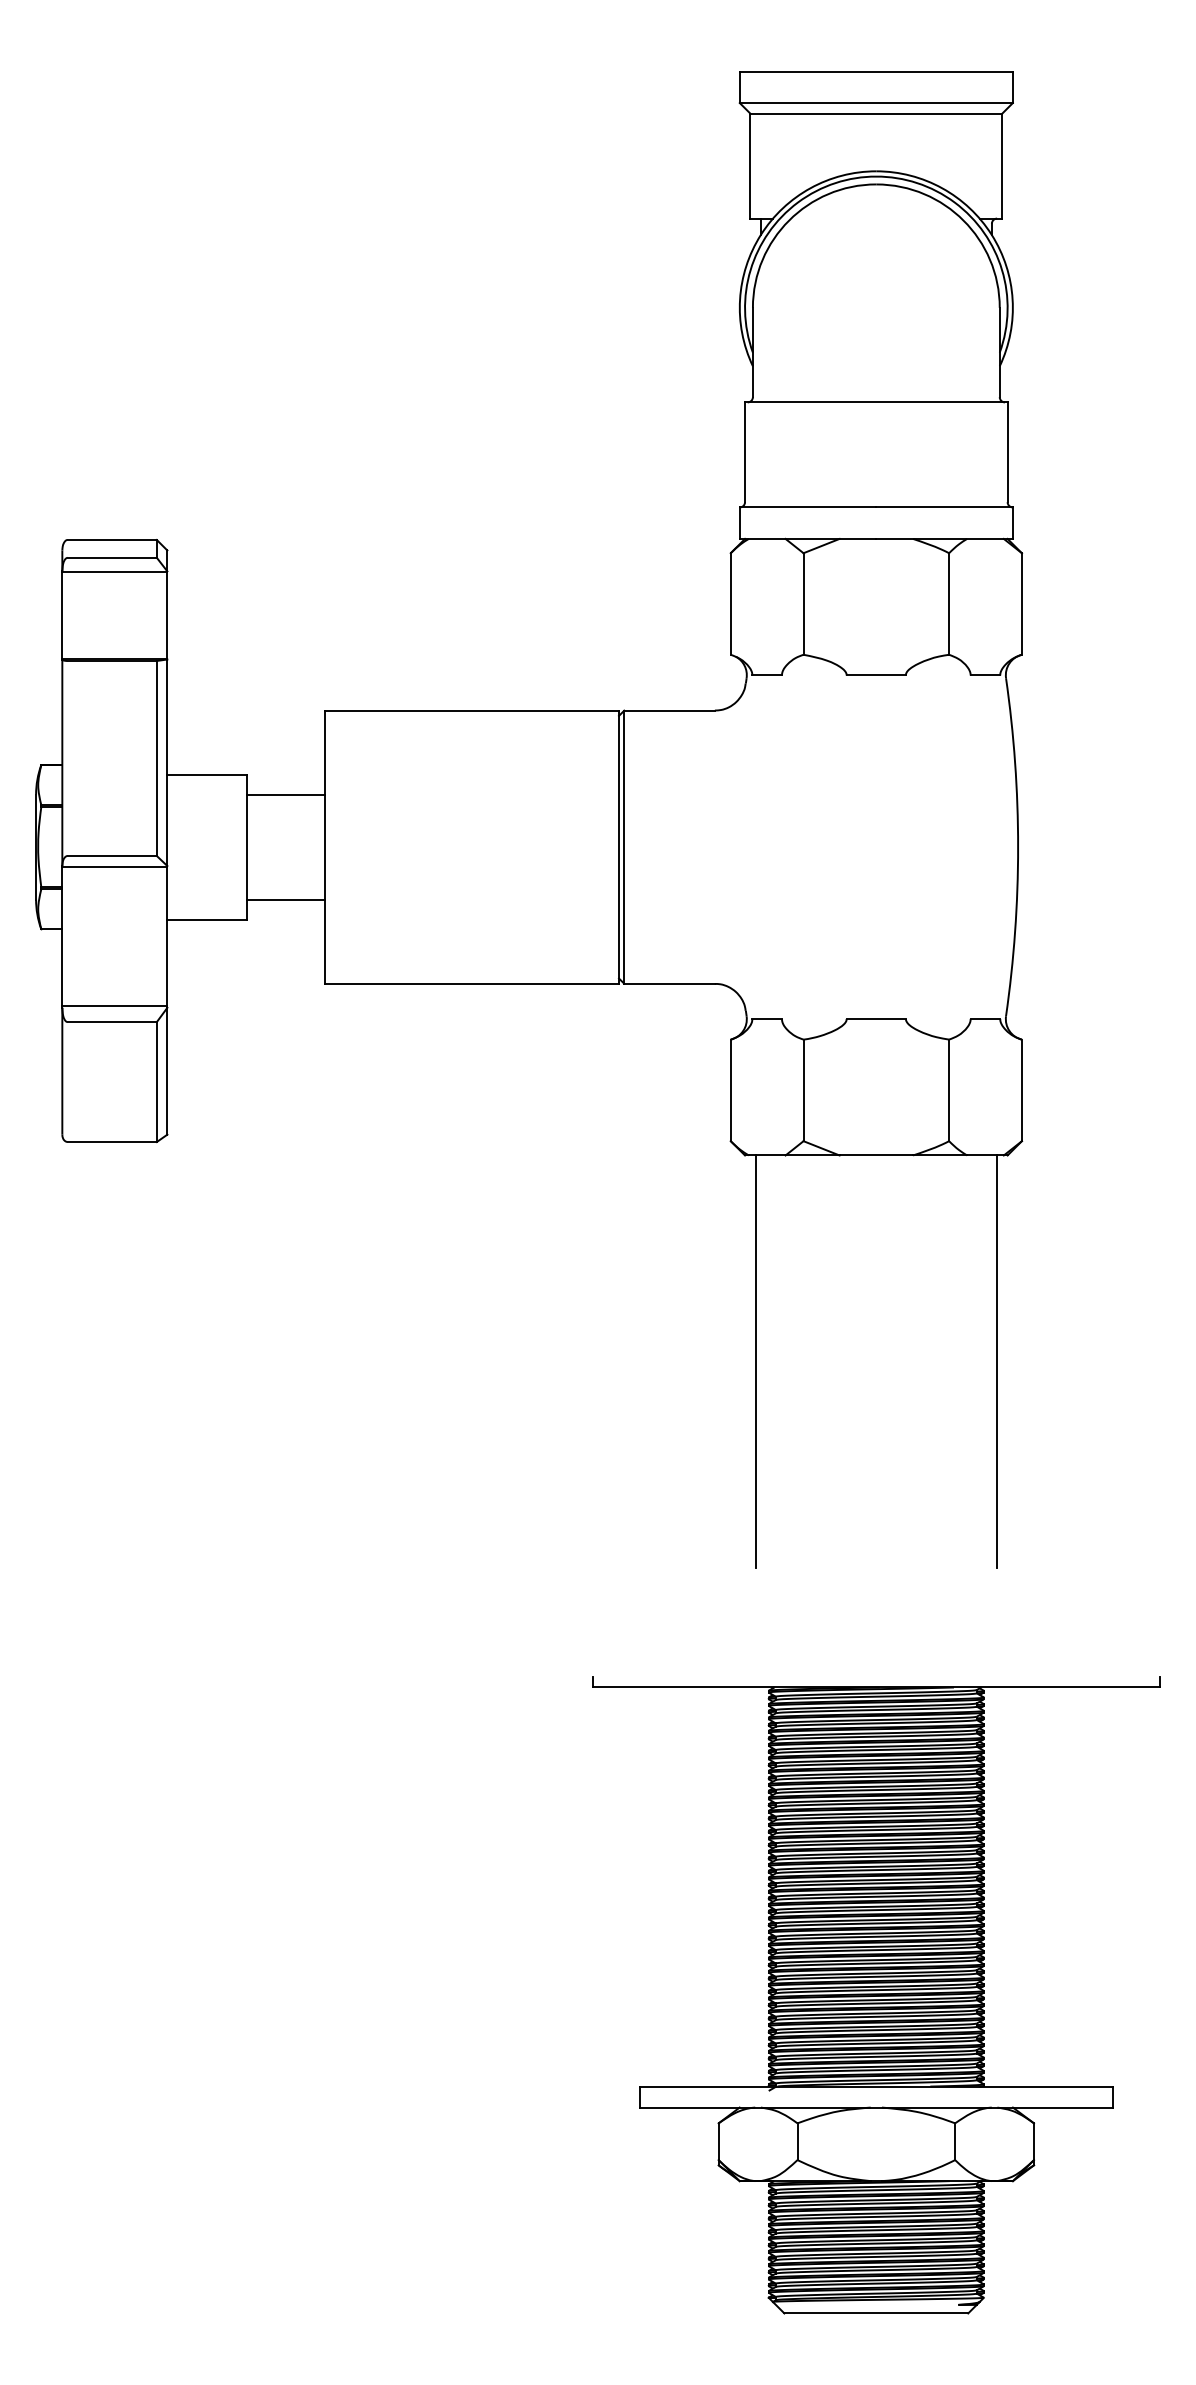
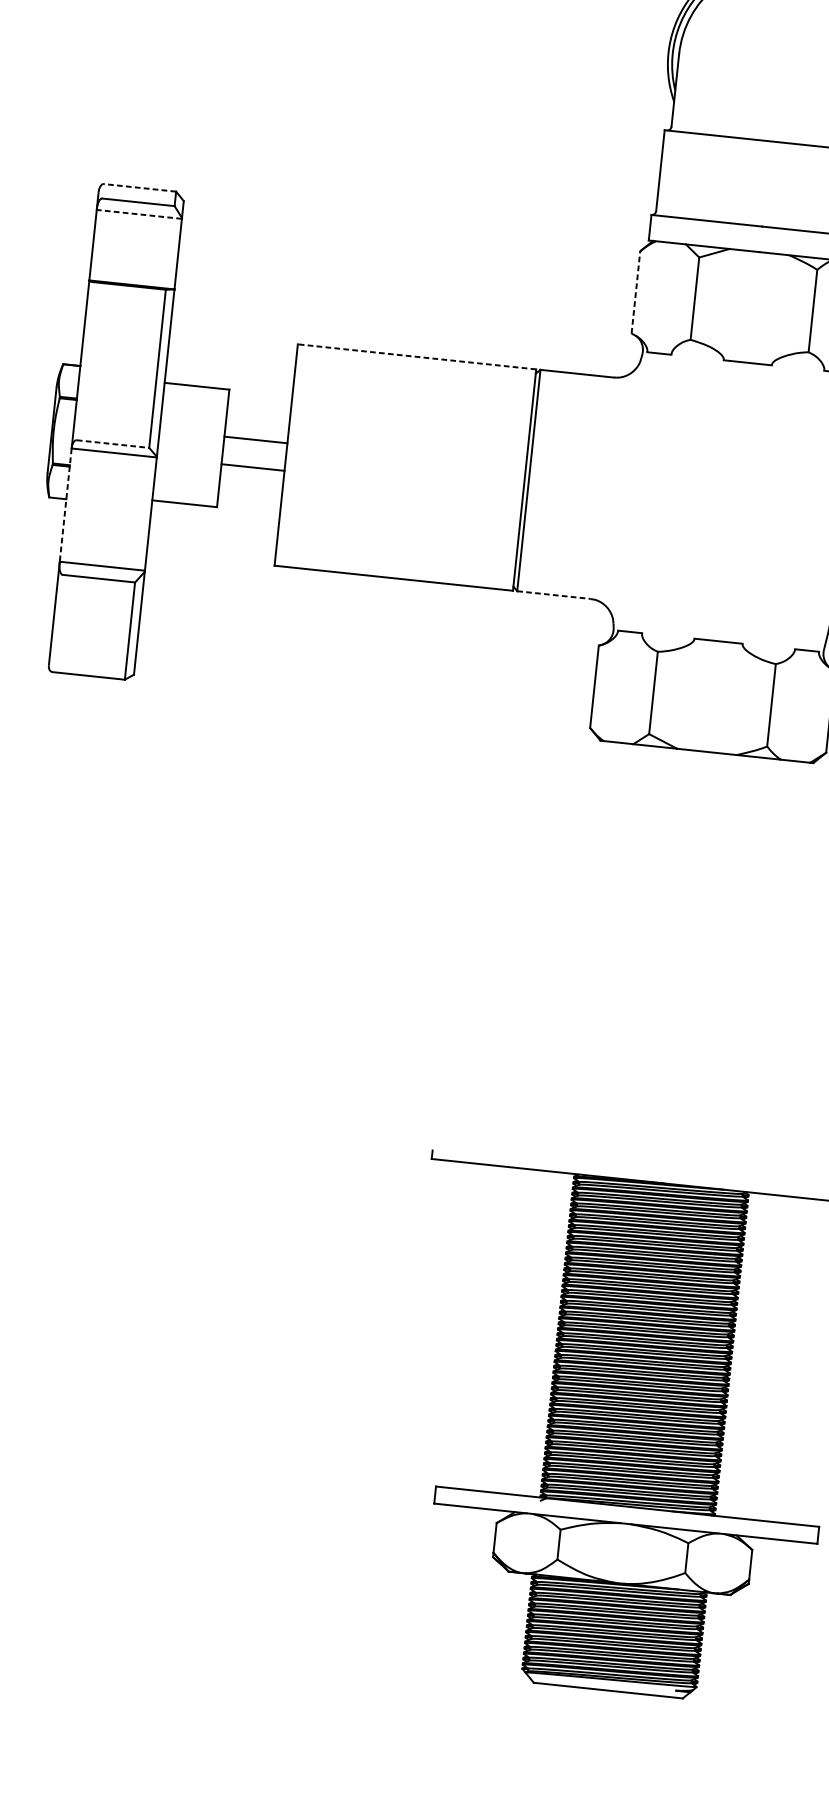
line: (112, 539) -> (140, 187), solid -> dashed
line: (114, 572) -> (139, 214), solid -> dashed
line: (730, 604) -> (635, 292), solid -> dashed
line: (471, 710) -> (416, 356), solid -> dashed
line: (285, 794) -> (252, 467), moved
line: (112, 856) -> (113, 444), solid -> dashed
line: (285, 899) -> (255, 439), moved
line: (62, 936) -> (65, 505), solid -> dashed
line: (670, 983) -> (554, 594), solid -> dashed
line: (755, 1361) -> (591, 908), removed
line: (997, 1361) -> (787, 929), removed

